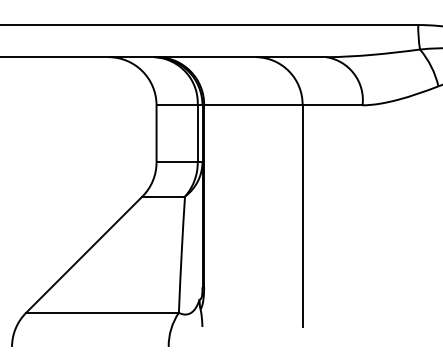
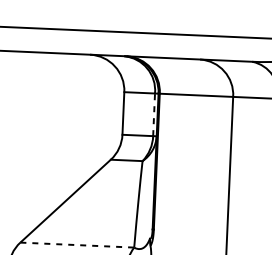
line: (197, 133) -> (153, 114), solid -> dashed
line: (103, 312) -> (78, 244), solid -> dashed

